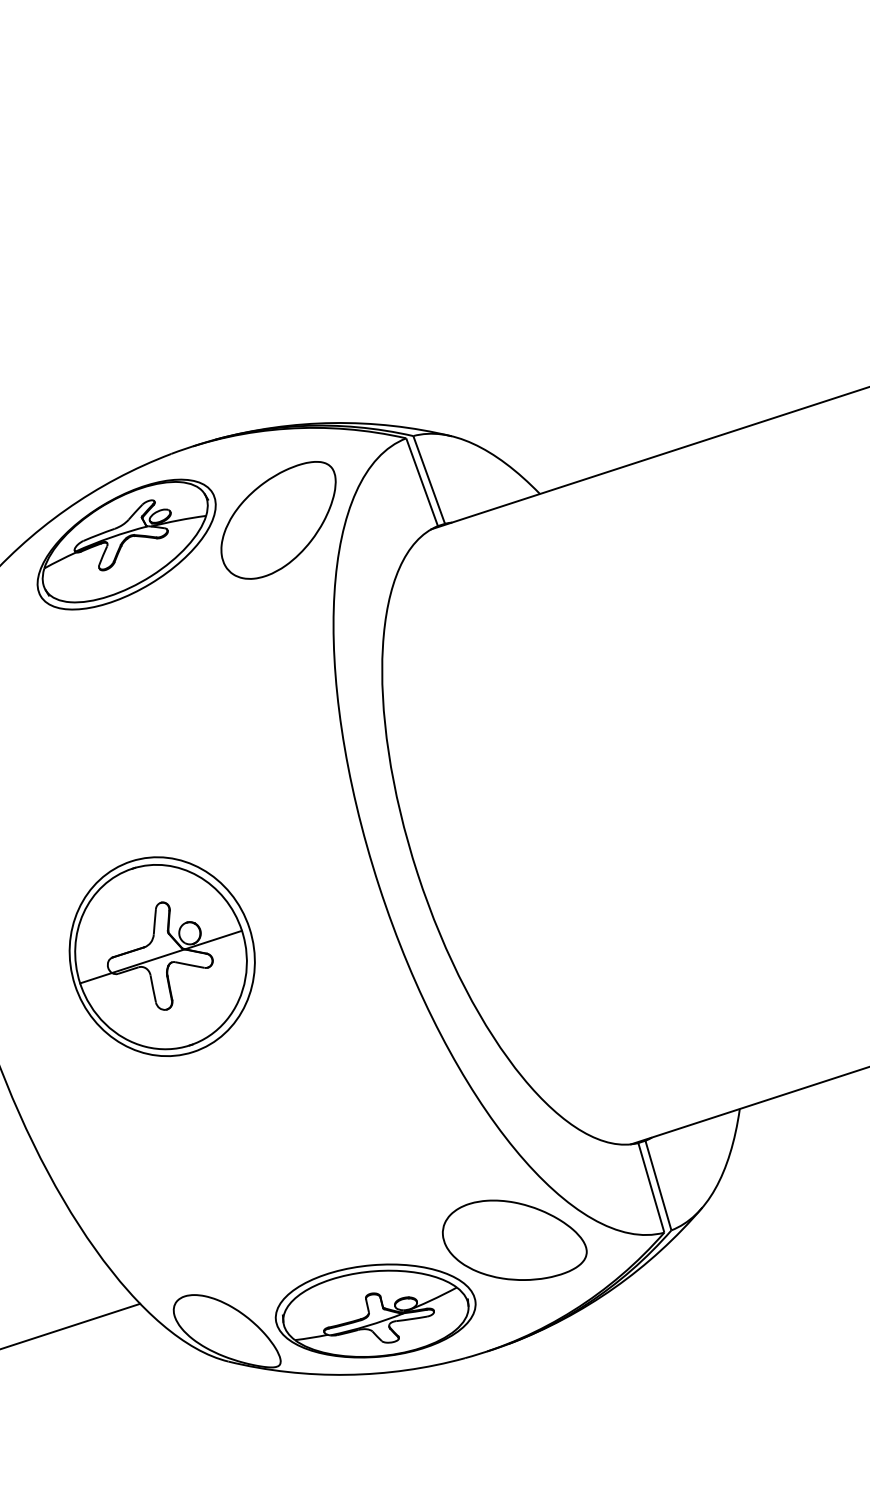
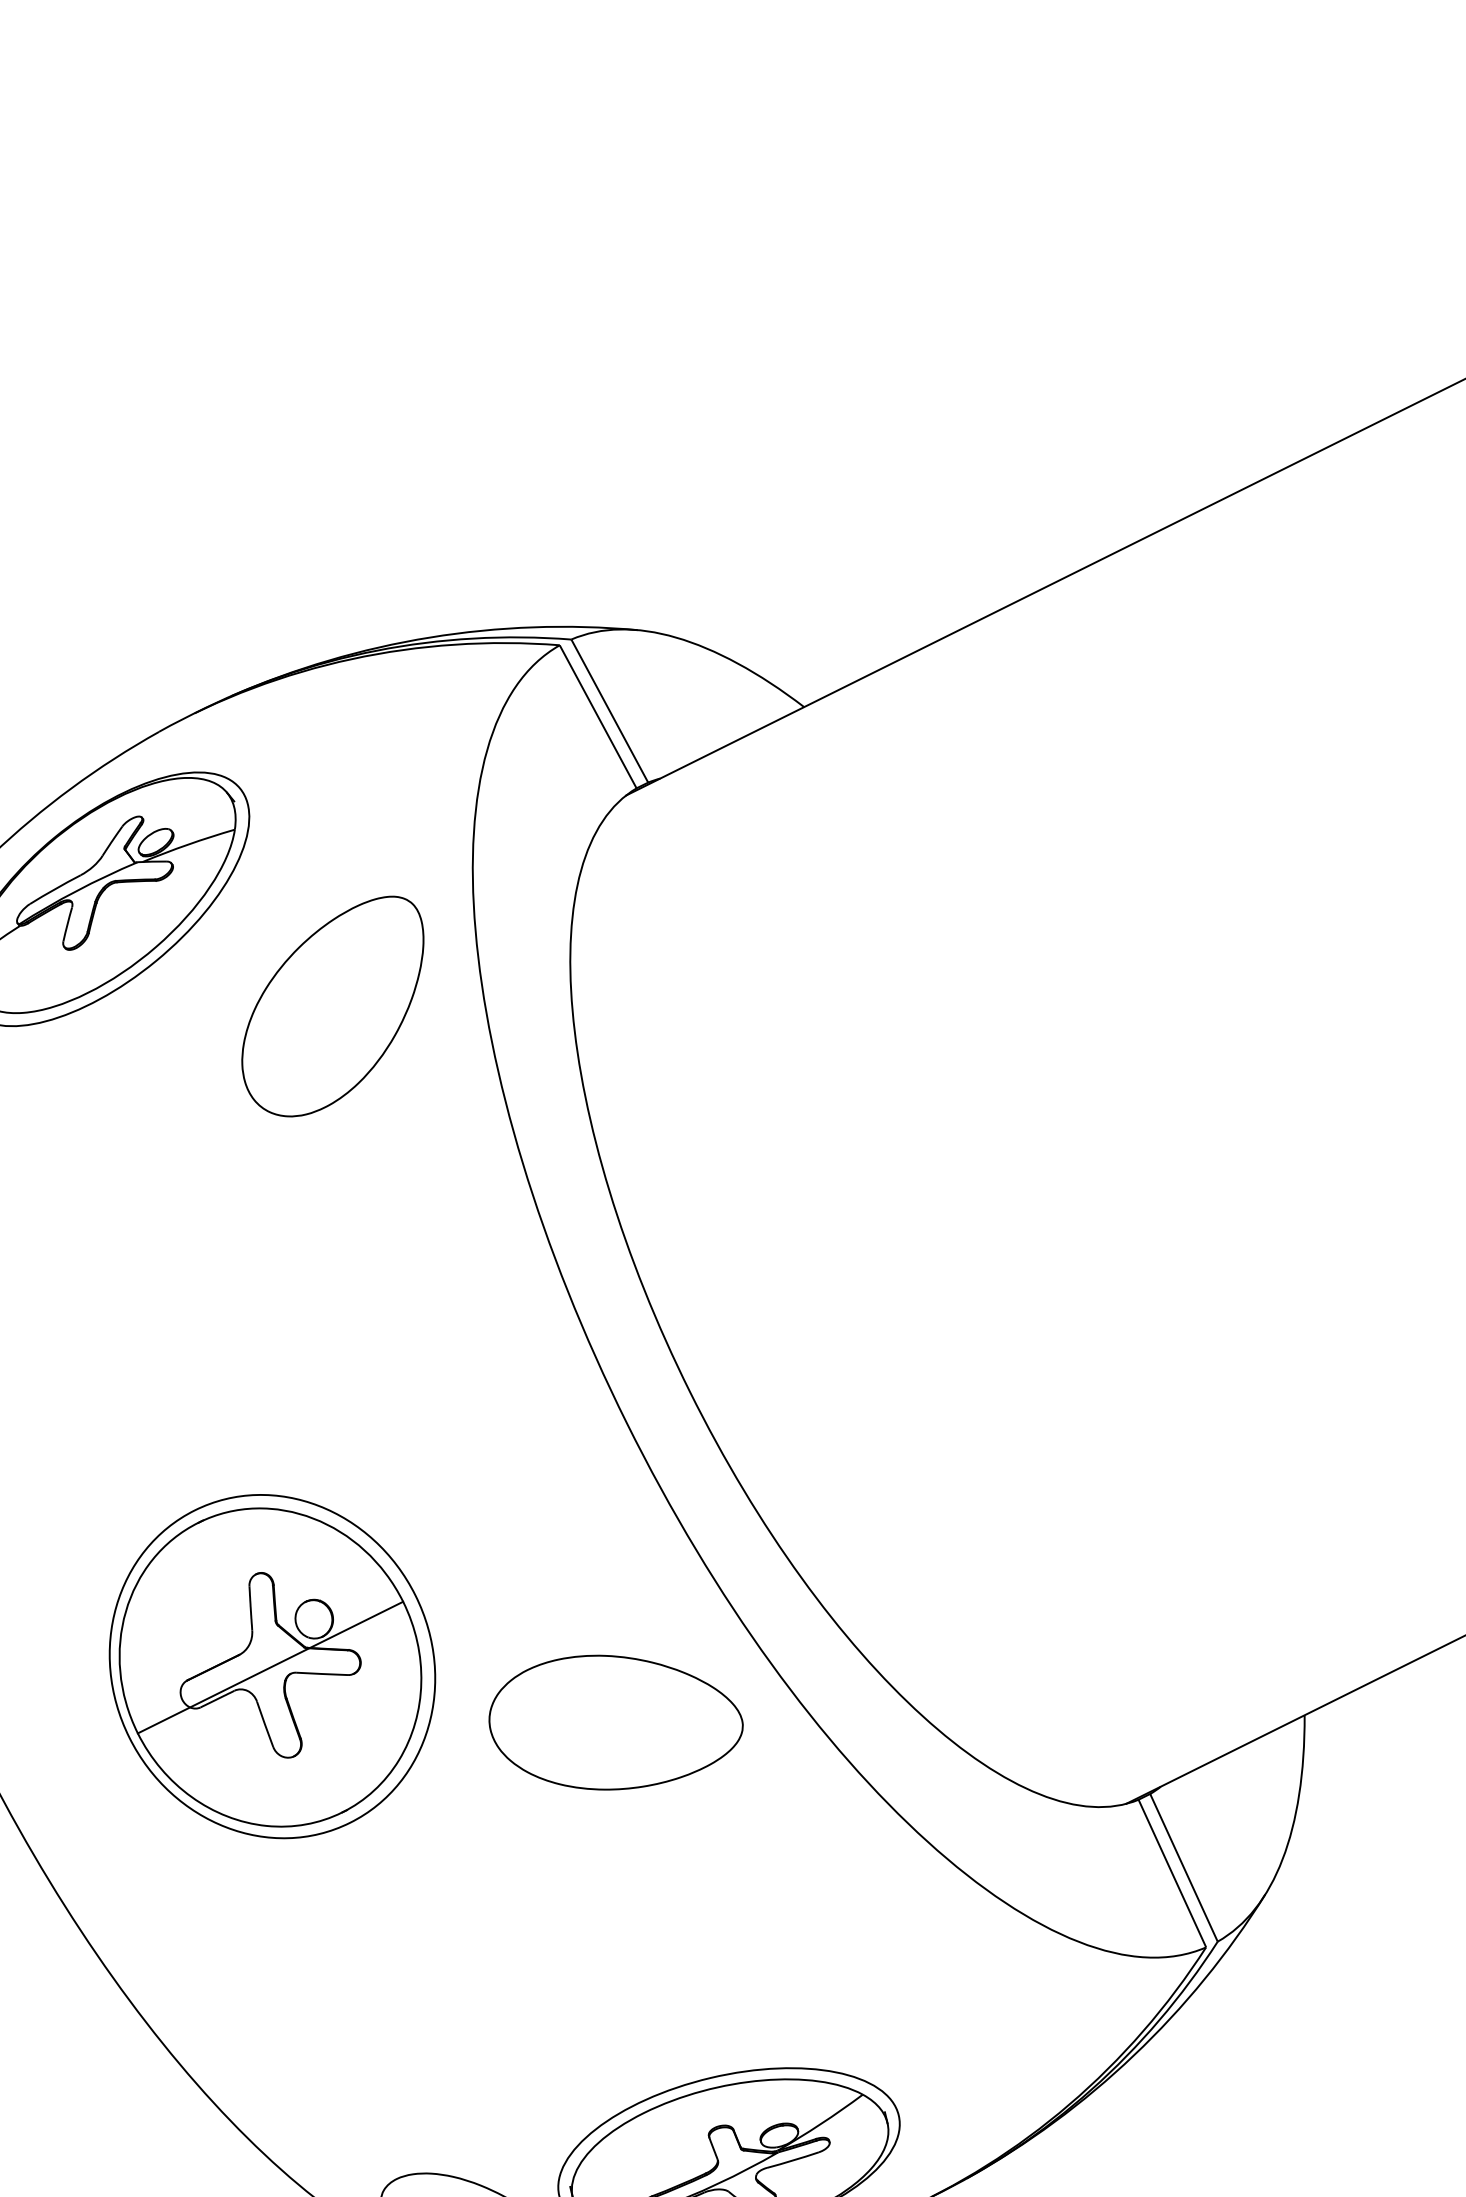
part: (278, 520) -> (333, 1007), moved
part: (161, 956) -> (271, 1666), moved
part: (514, 1239) -> (614, 1719), moved

